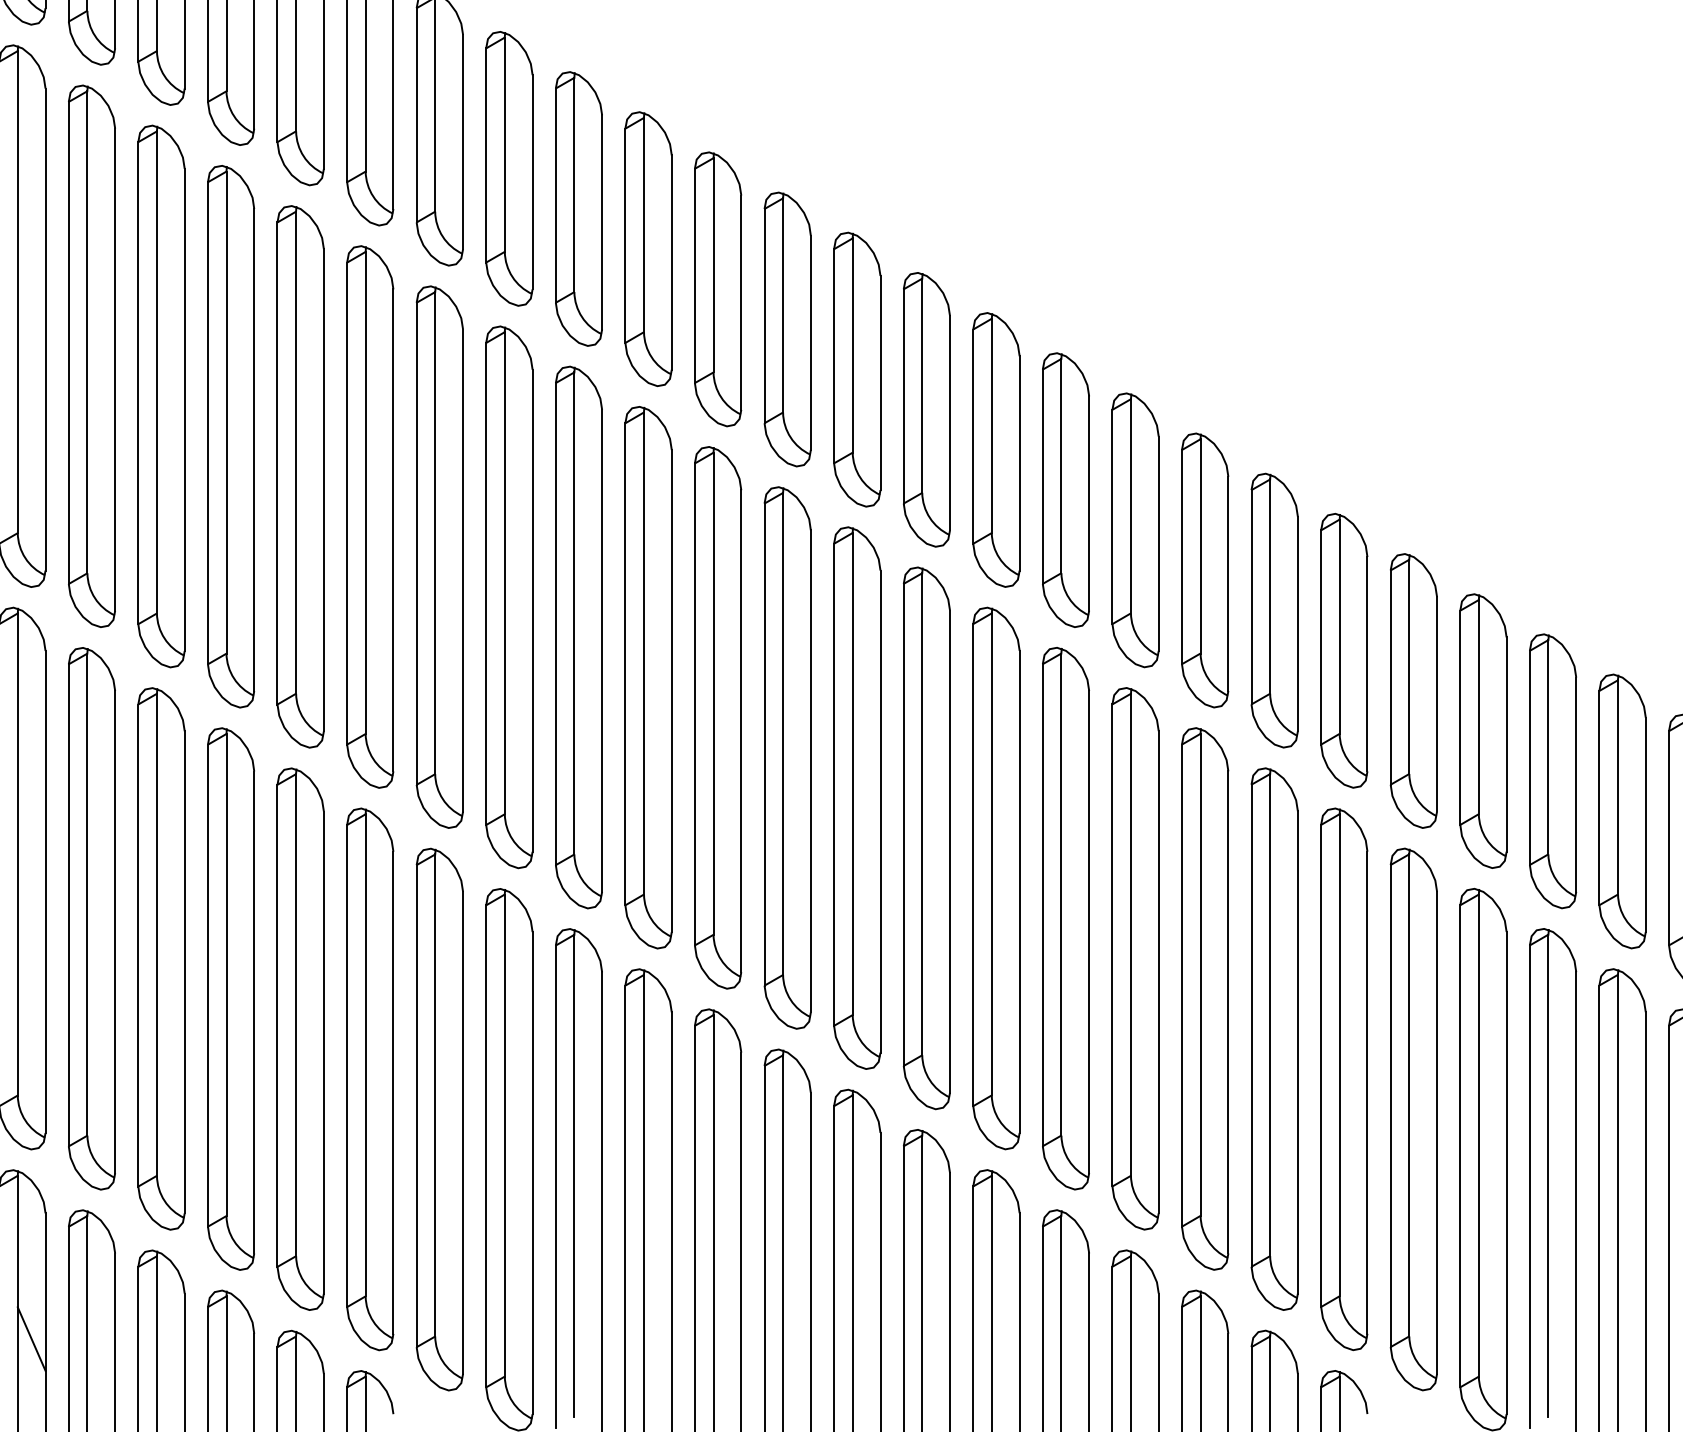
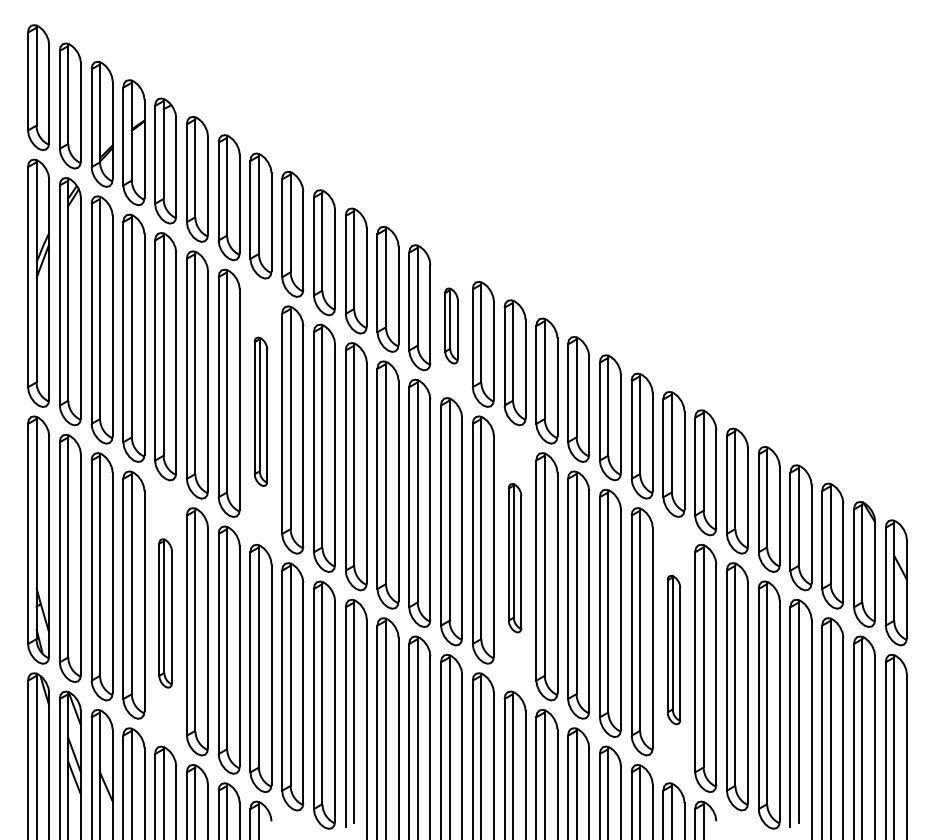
part: (787, 328) -> (451, 325), size x0.6
part: (369, 516) -> (260, 411), size x0.6
part: (925, 836) -> (514, 557), size x0.6
part: (161, 958) -> (165, 613), size x0.6
part: (1273, 1037) -> (673, 649), size x0.6

